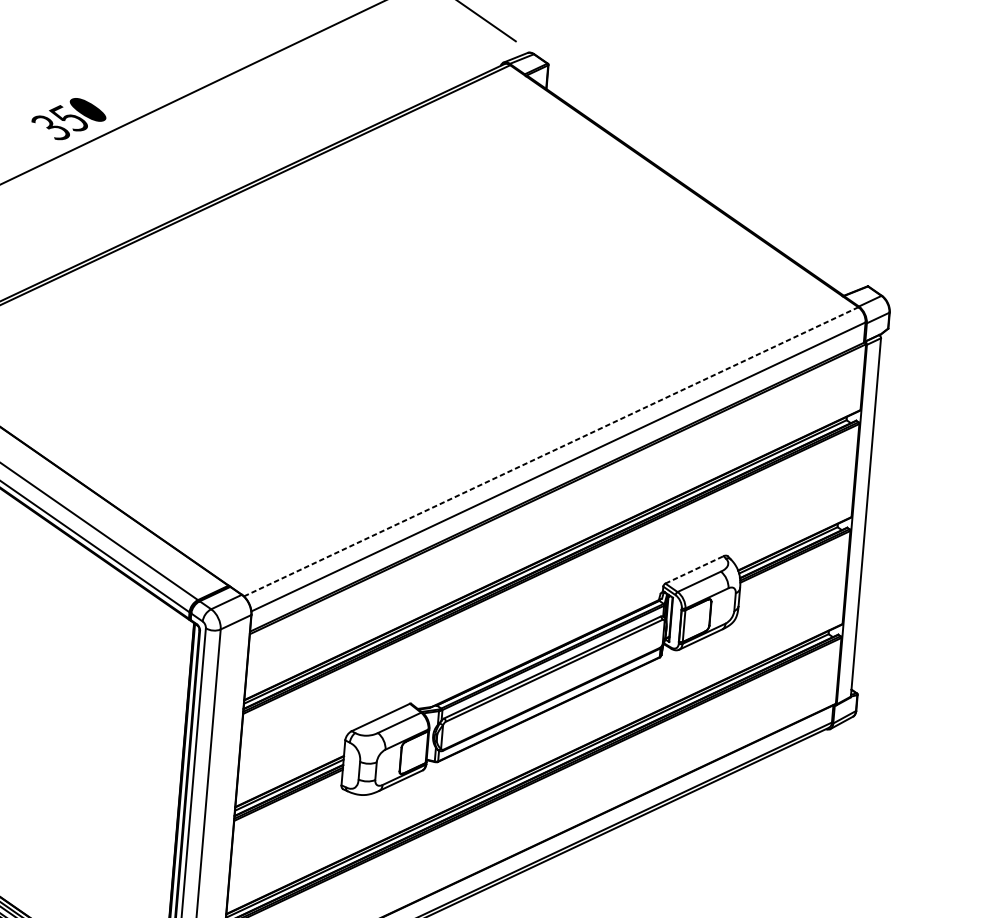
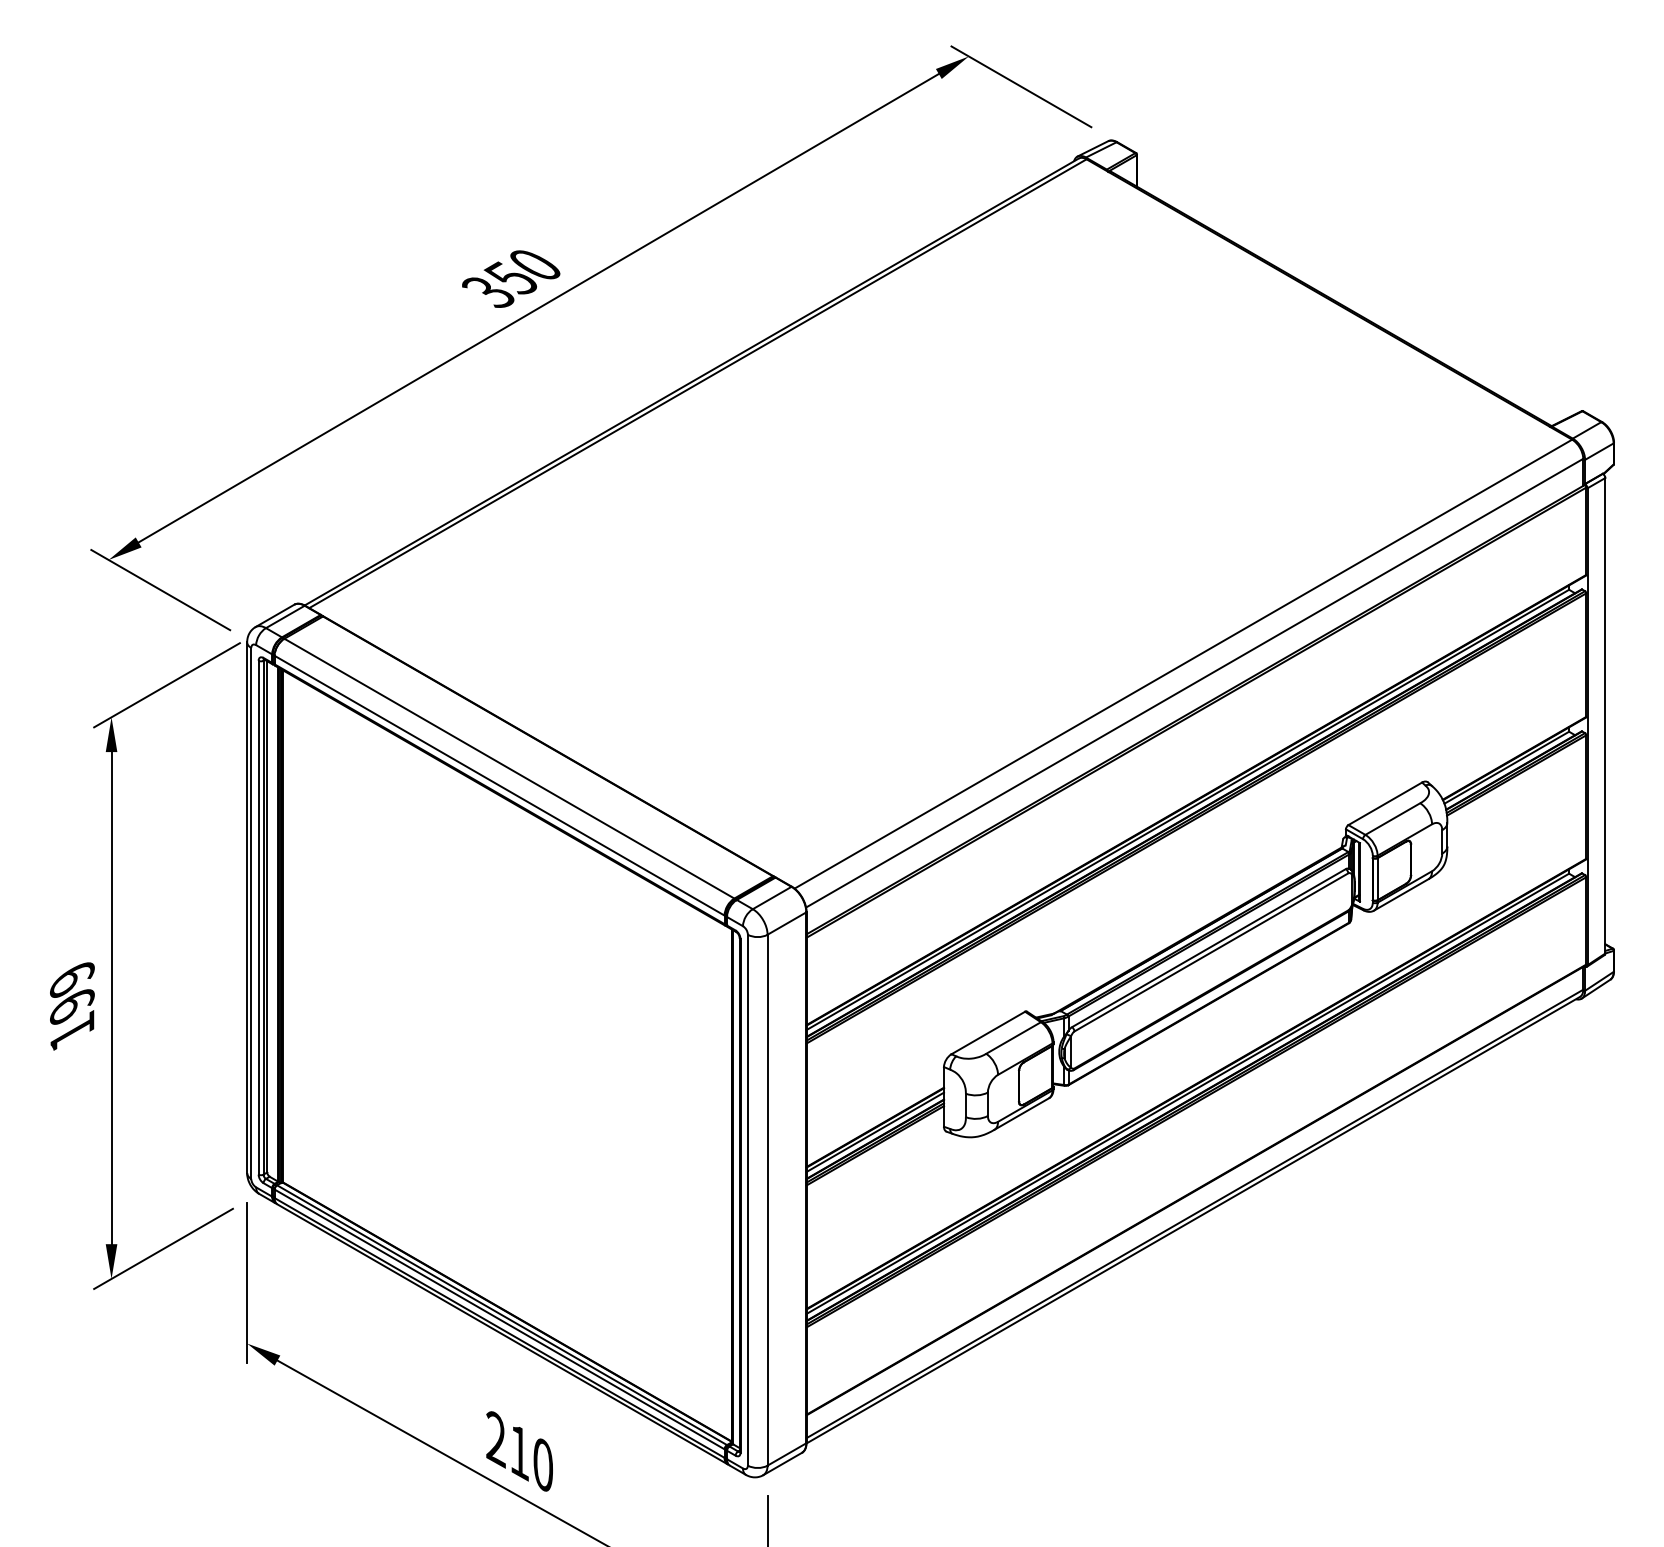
line: (551, 452) -> (1183, 664), dashed -> solid
line: (694, 569) -> (1385, 803), dashed -> solid

